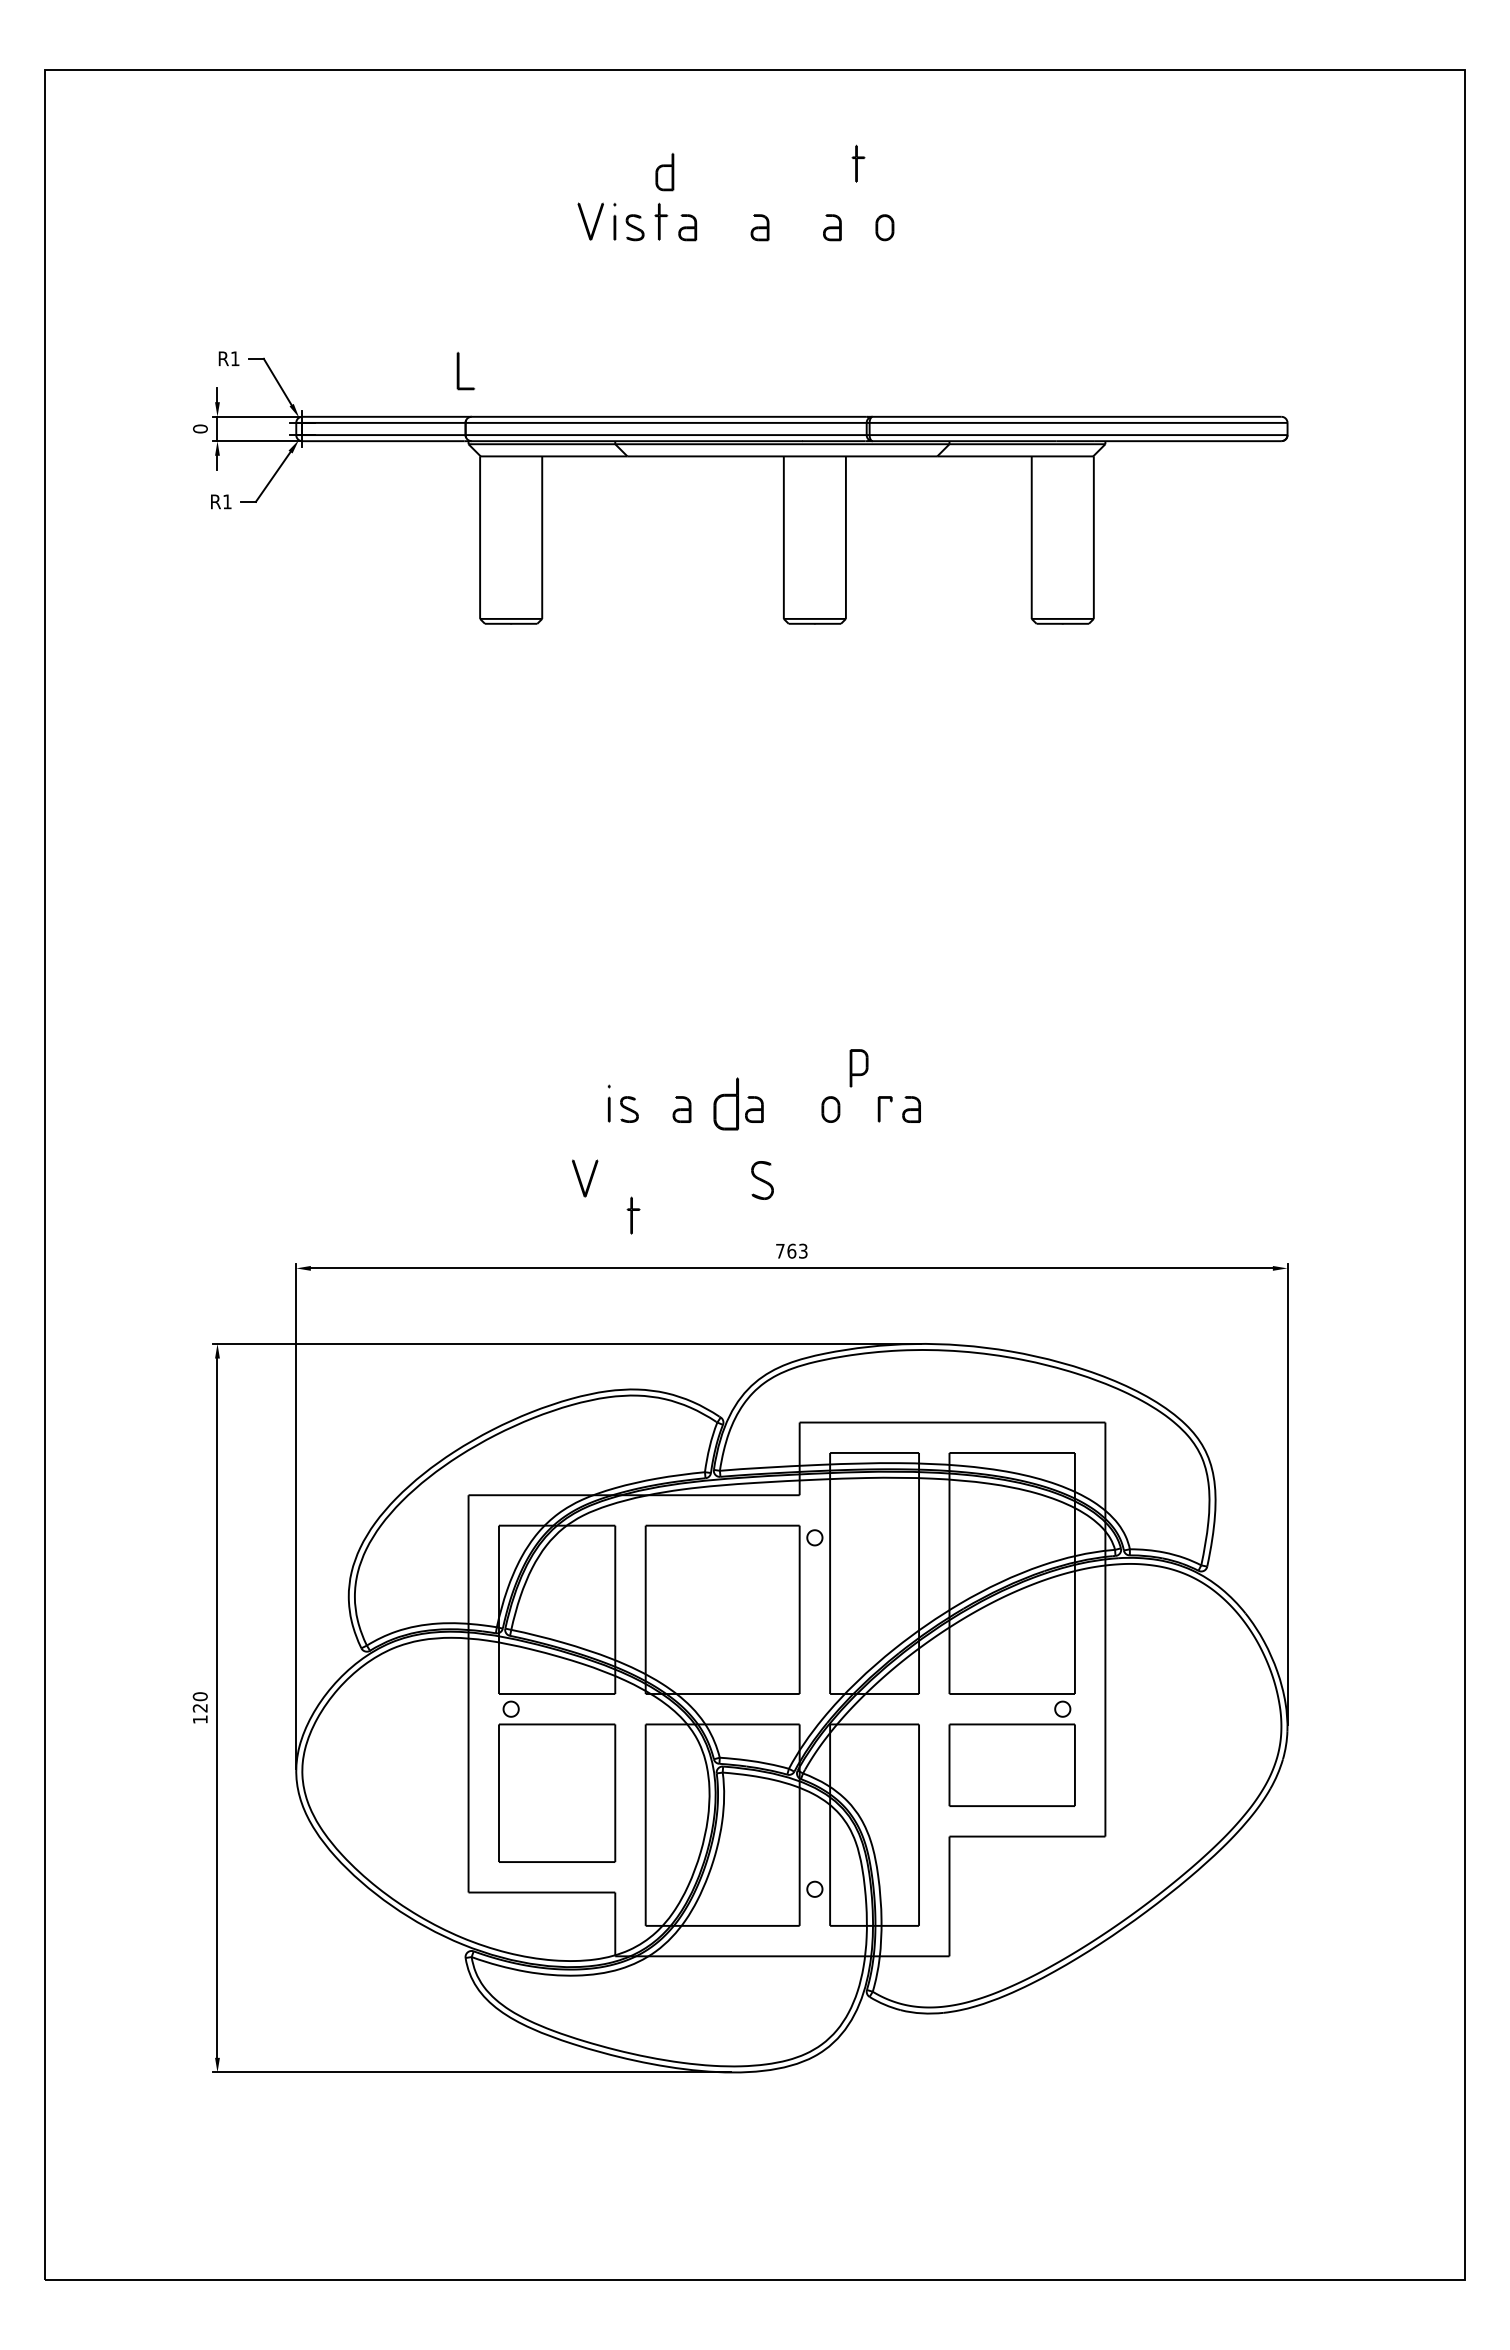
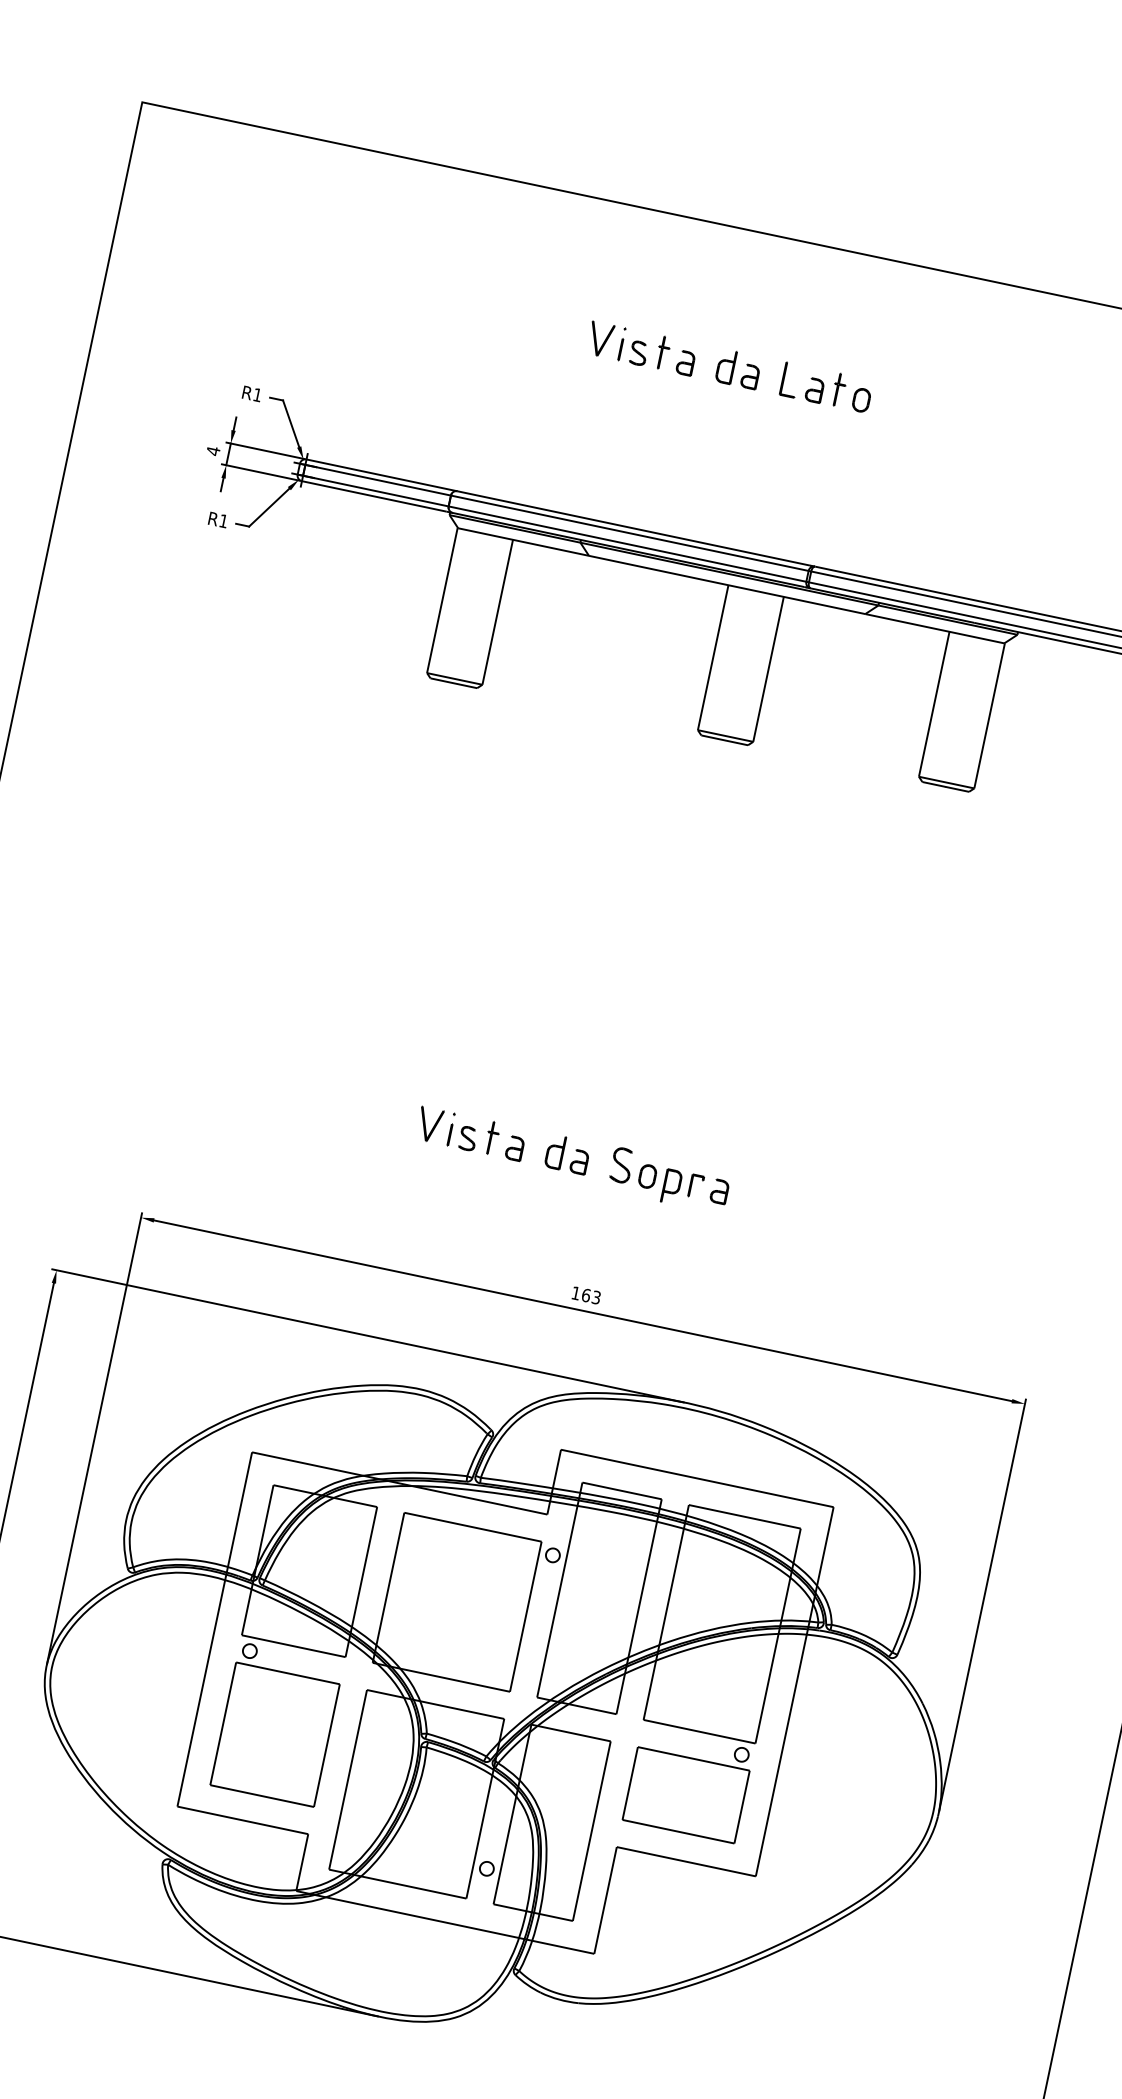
part: (858, 163) -> (839, 389), moved
part: (664, 172) -> (725, 366), moved
part: (465, 371) -> (789, 380), moved
text: (200, 428) -> (213, 450), 0 -> 4
part: (858, 1068) -> (671, 1186), moved
part: (725, 1103) -> (554, 1151), size x0.71
part: (585, 1178) -> (429, 1124), moved
part: (762, 1180) -> (621, 1165), moved
part: (633, 1215) -> (492, 1138), moved
text: (780, 1251) -> (576, 1293), 763 -> 163

